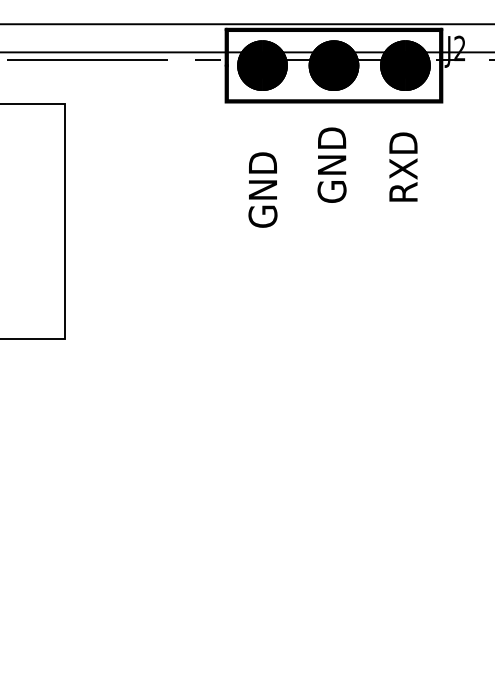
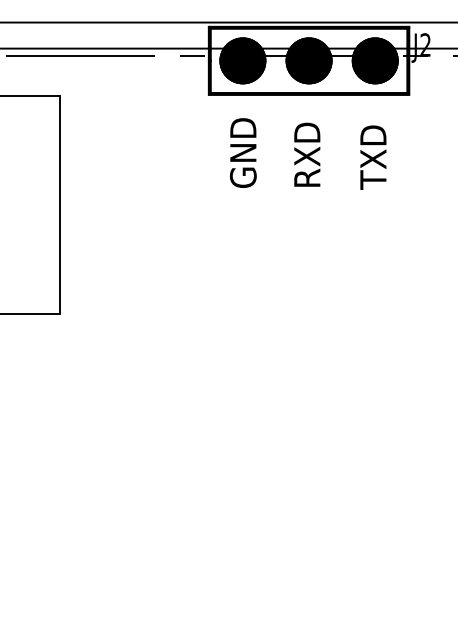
text: (331, 164) -> (306, 152), GND -> RXD
text: (403, 167) -> (373, 155), RXD -> TXD
text: (262, 189) -> (242, 152), moved

